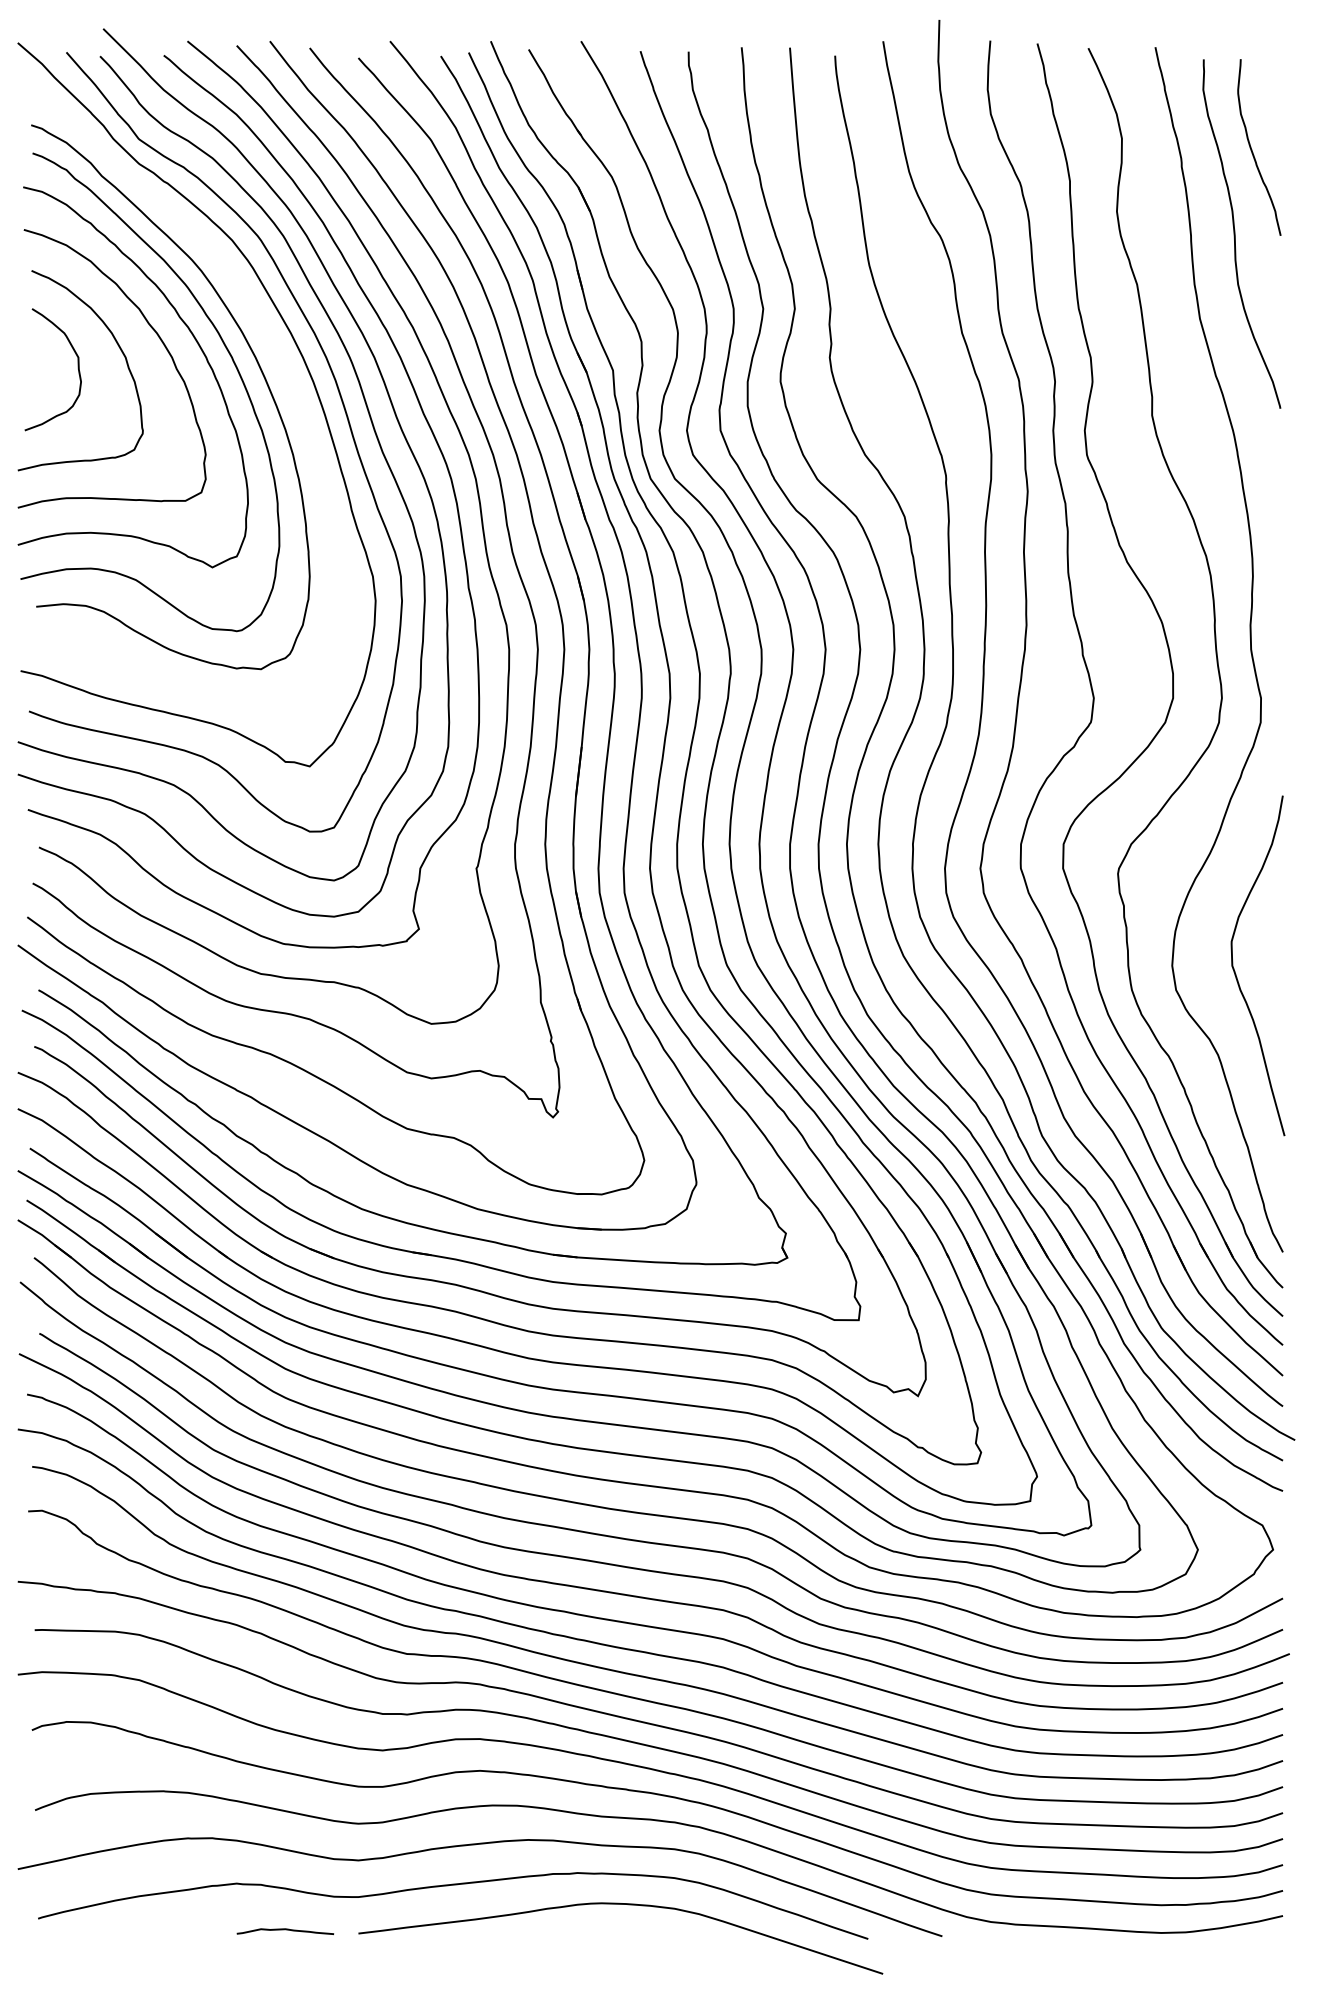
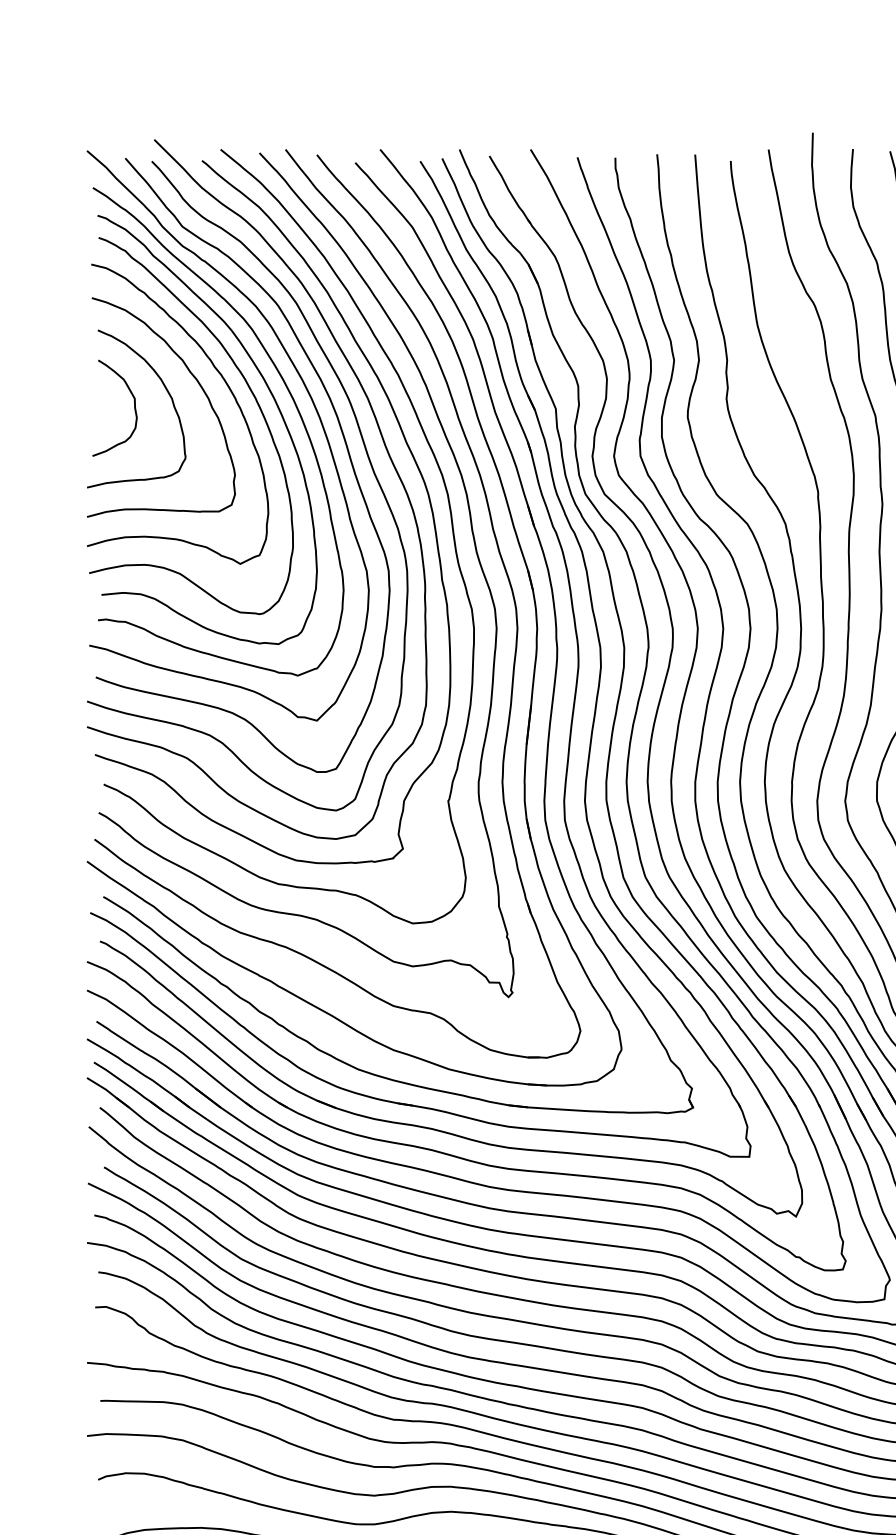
curve: (276, 354) -> (290, 396), added

